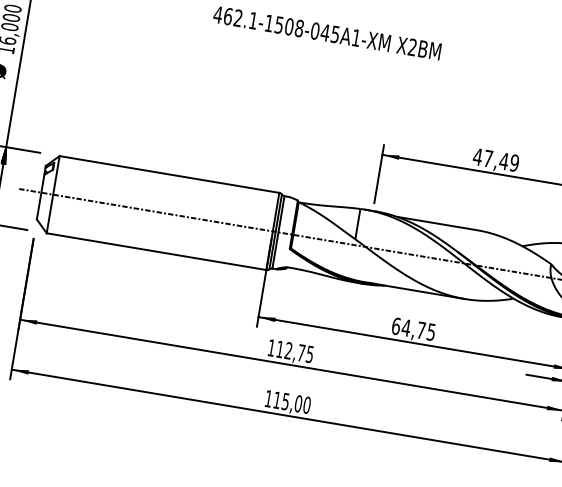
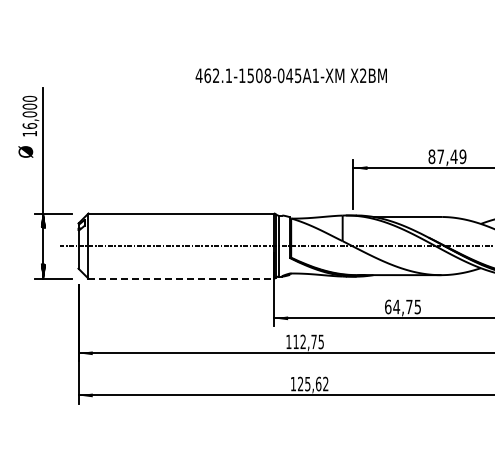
text: (477, 156) -> (431, 156), 47,49 -> 87,49
line: (156, 251) -> (181, 278), solid -> dashed
text: (292, 402) -> (313, 383), 115,00 -> 125,62

